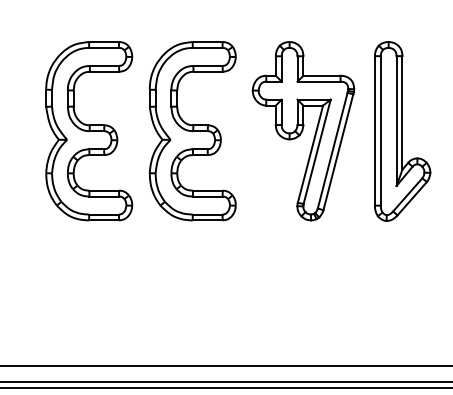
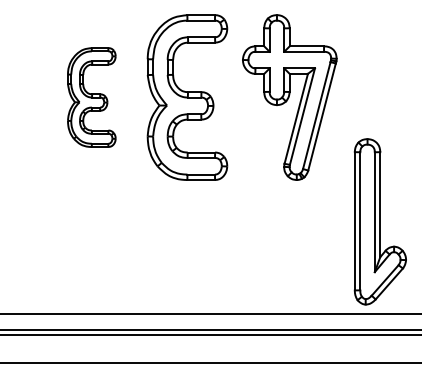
part: (88, 131) -> (91, 97), size x0.6
part: (401, 131) -> (379, 221), moved

